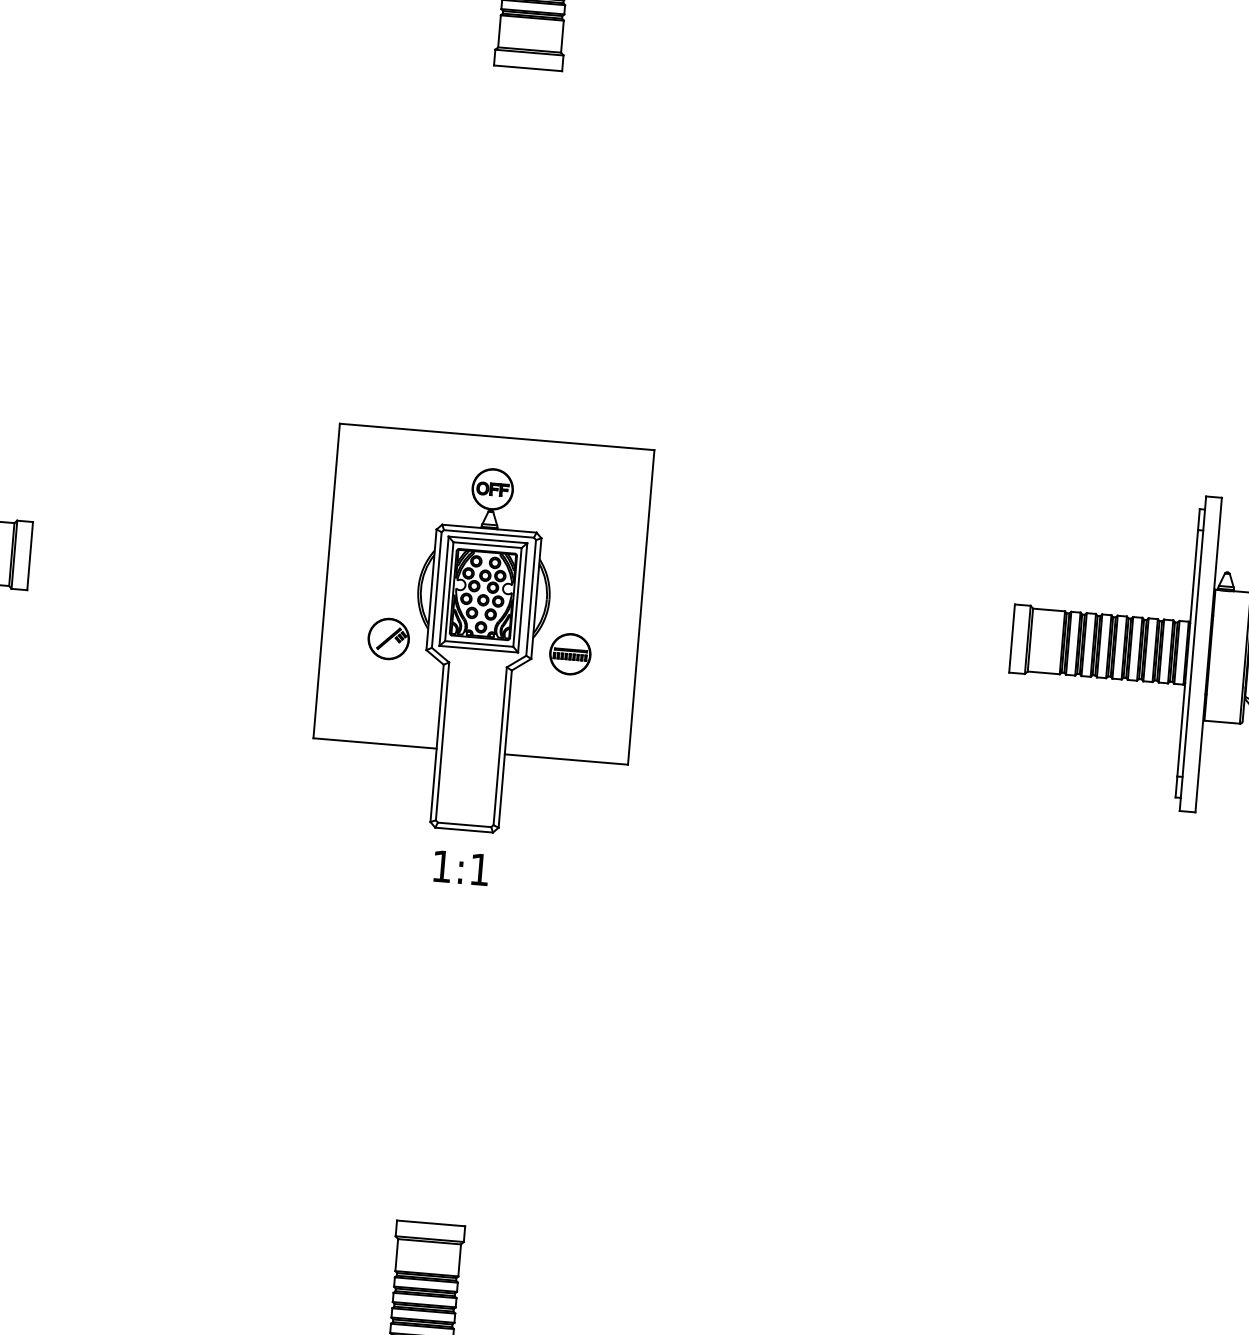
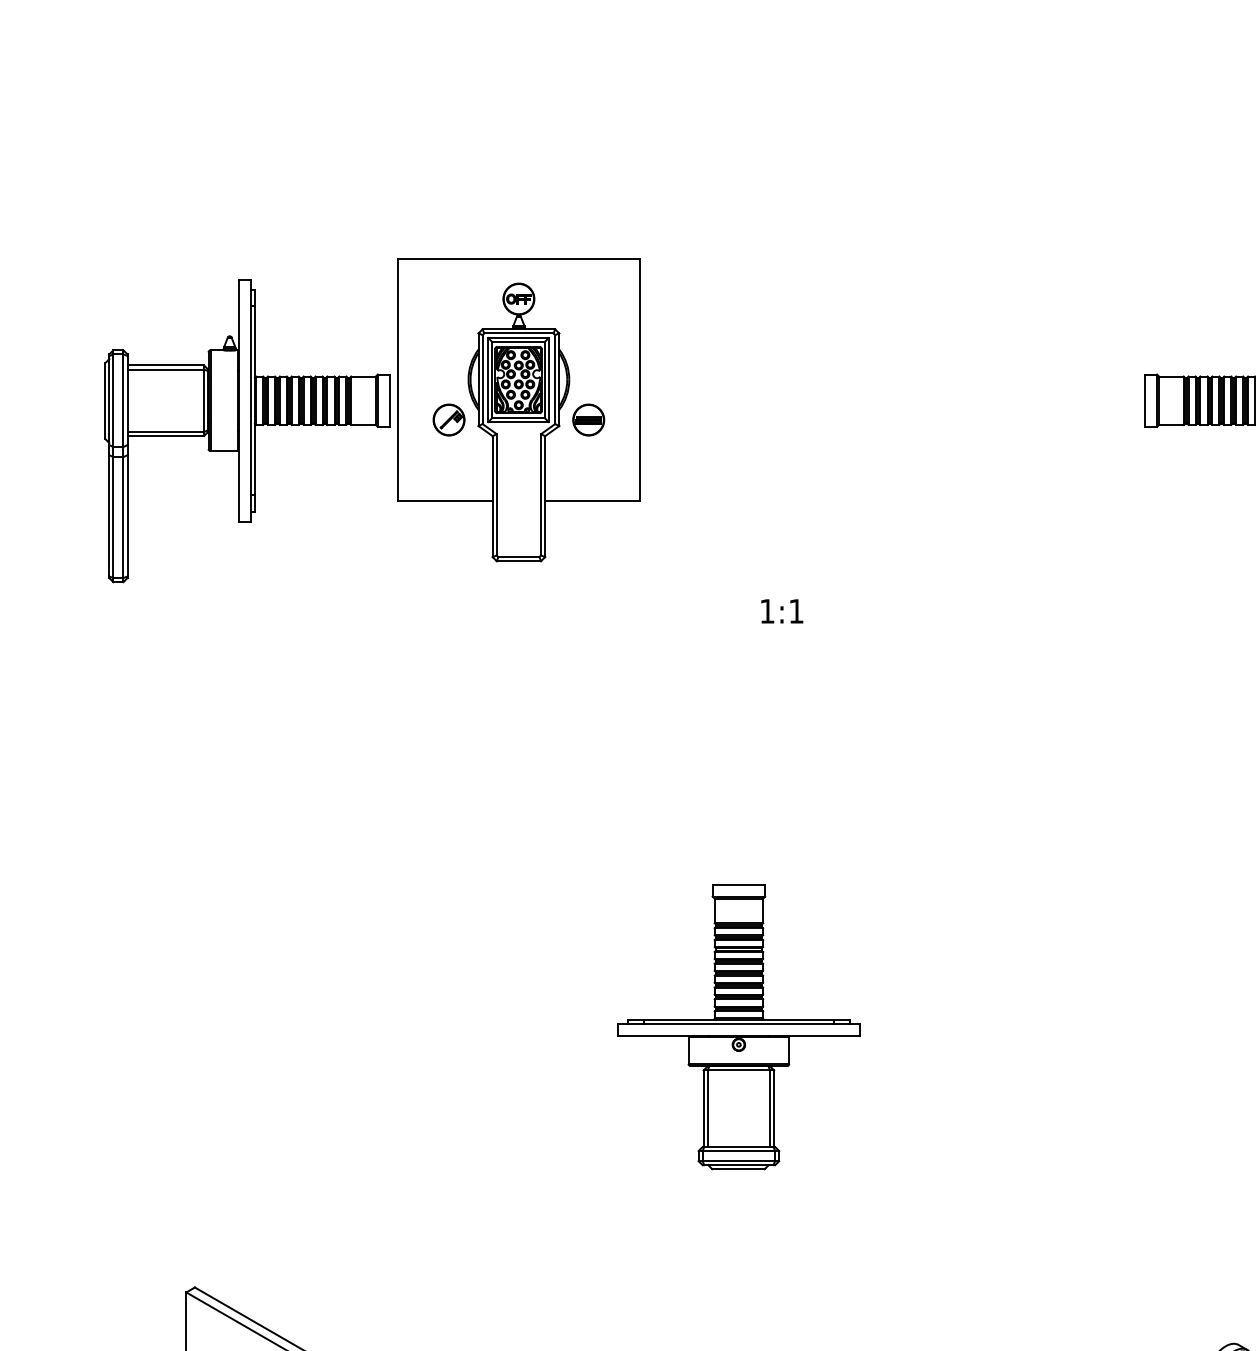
part: (480, 634) -> (518, 410), moved
text: (461, 868) -> (782, 611), moved

